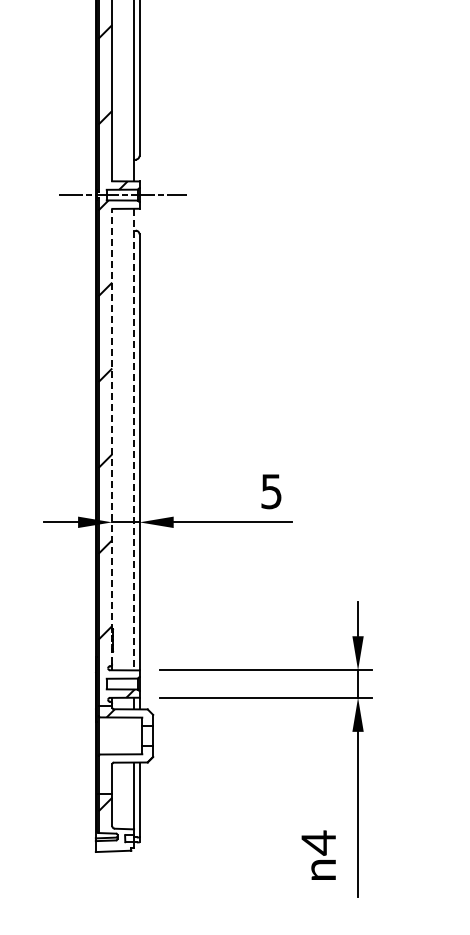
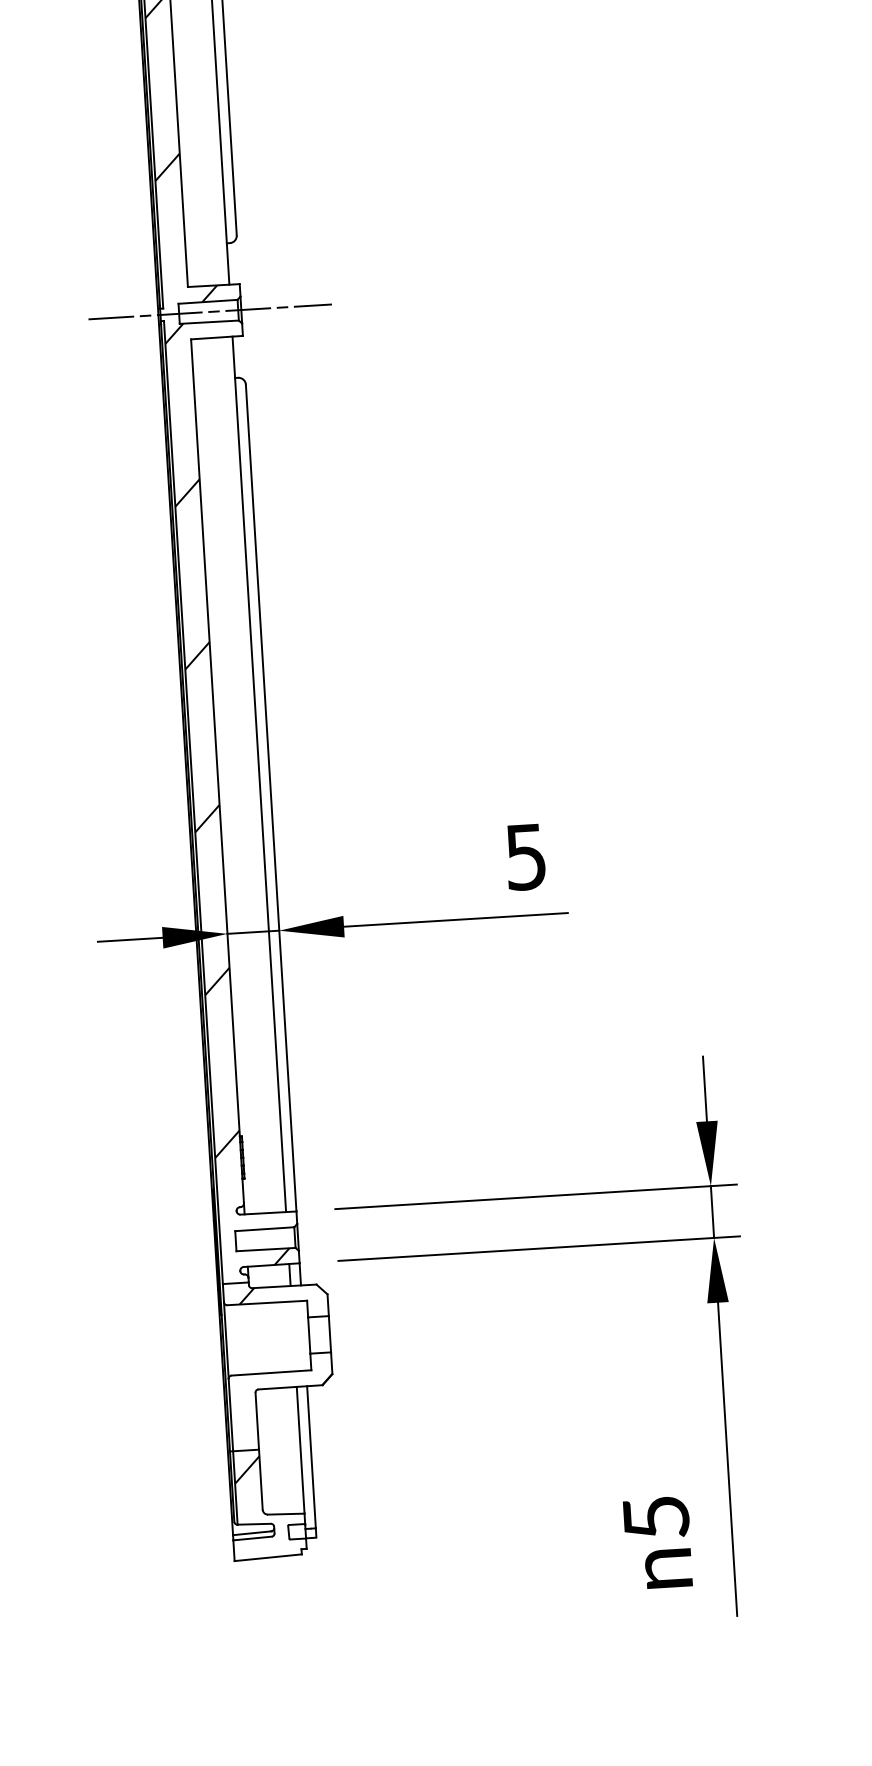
line: (112, 436) -> (218, 770), dashed -> solid
line: (134, 439) -> (260, 774), dashed -> solid
text: (318, 842) -> (655, 1517), 4 -> 5

